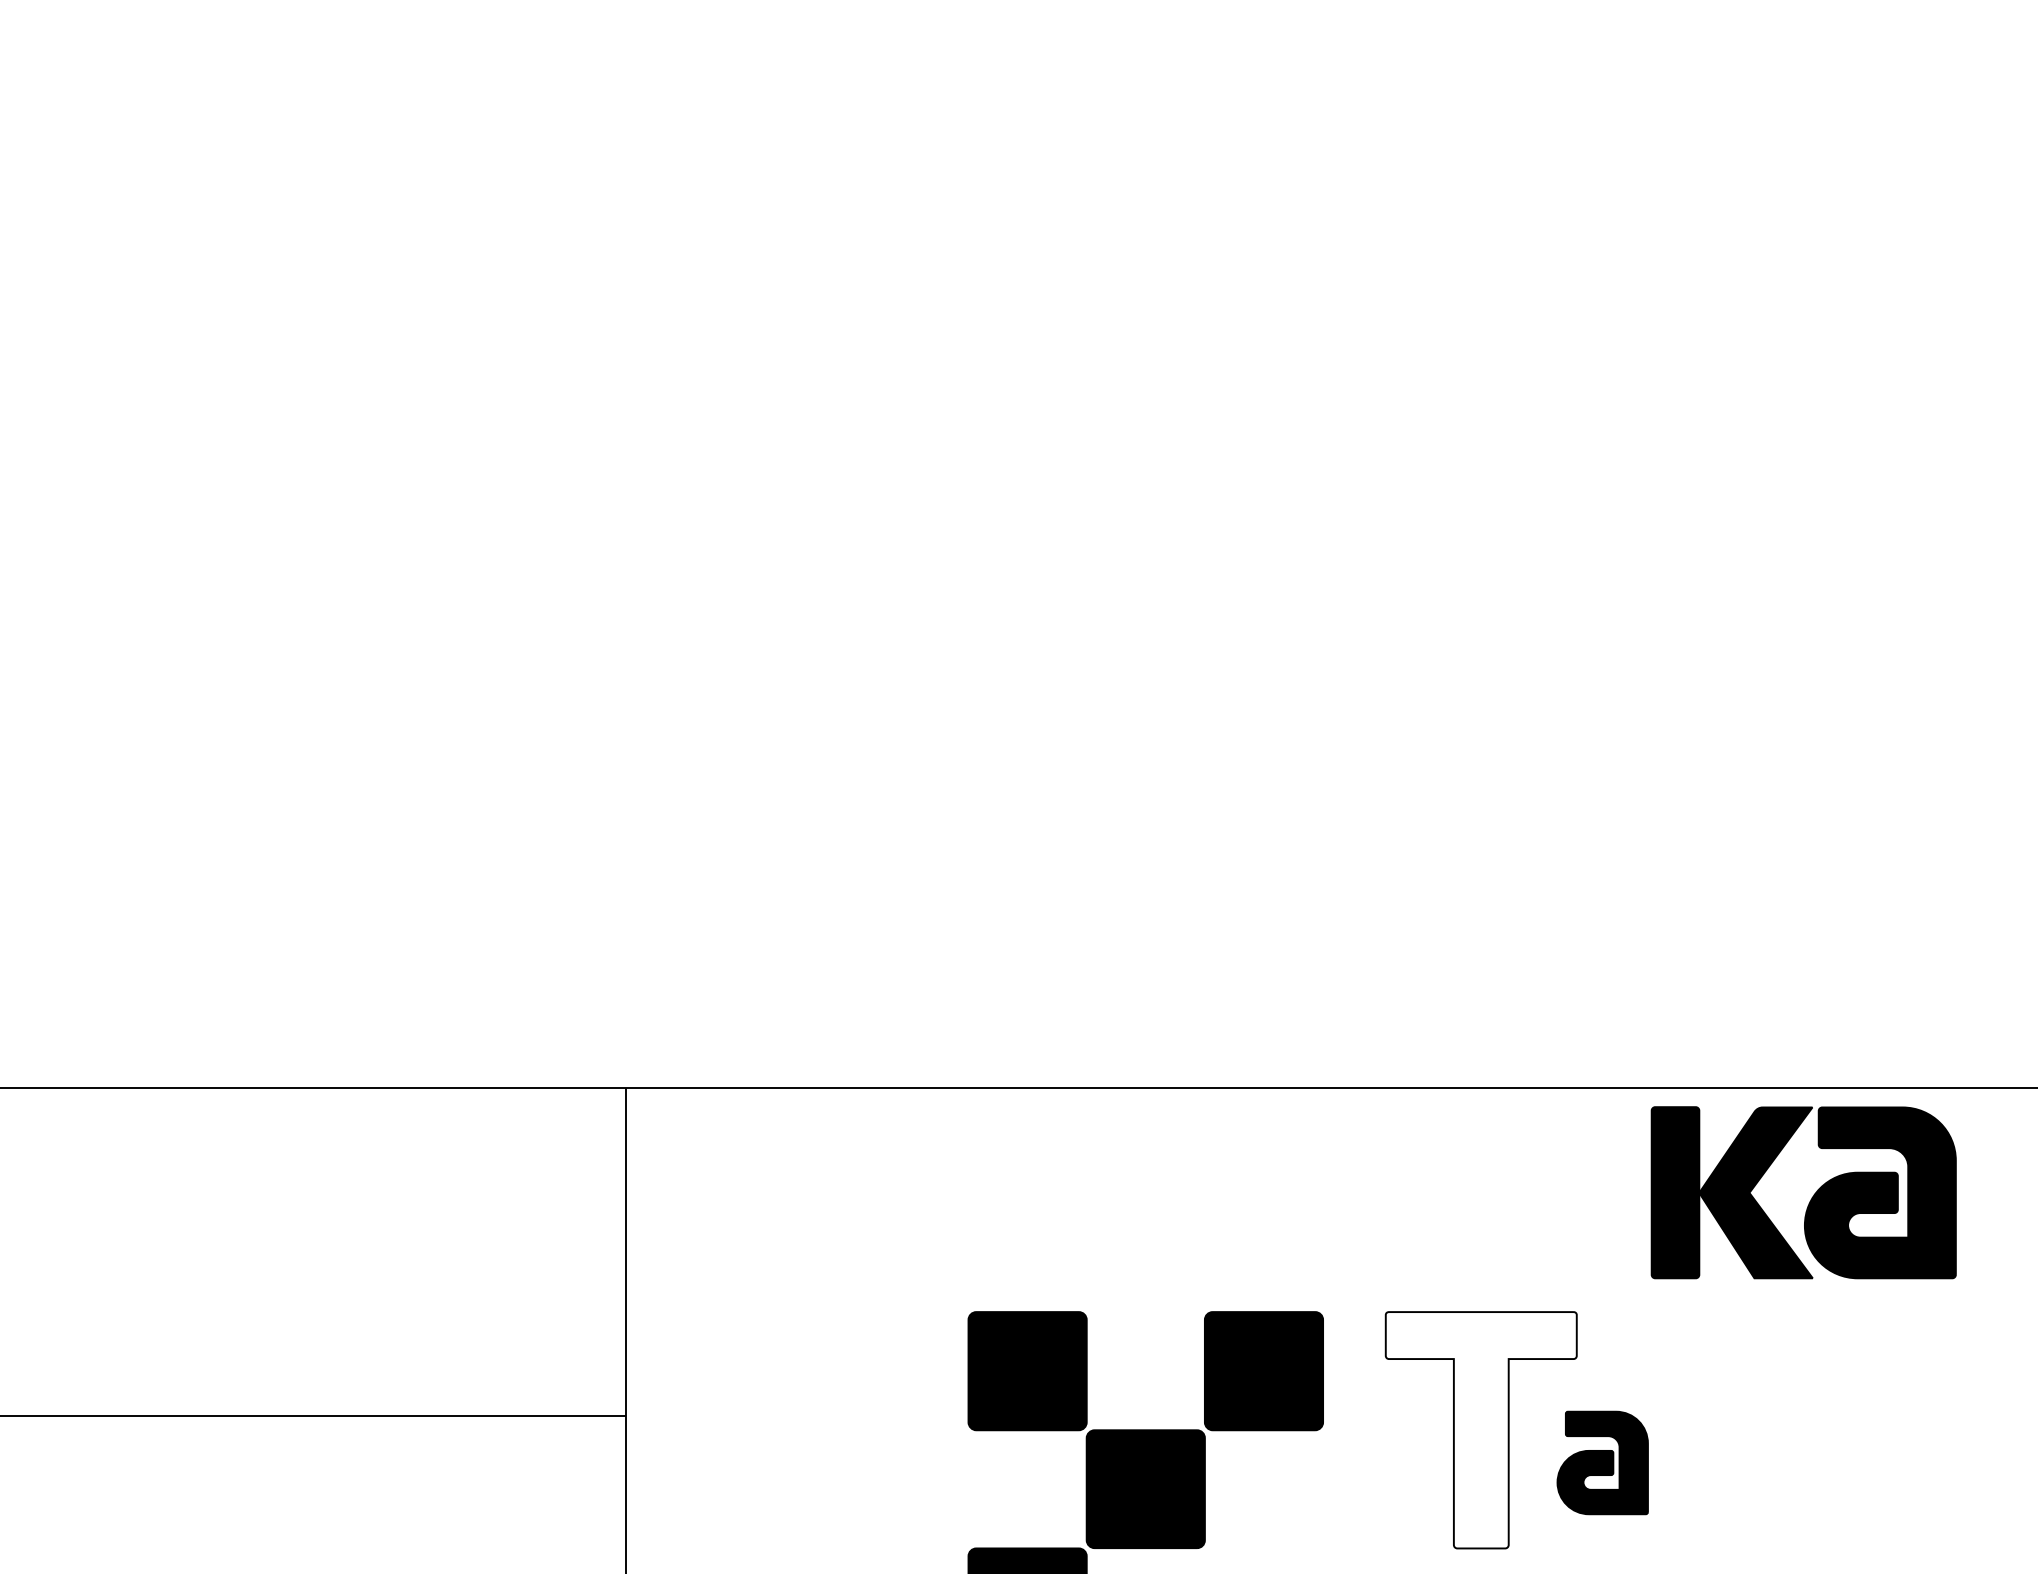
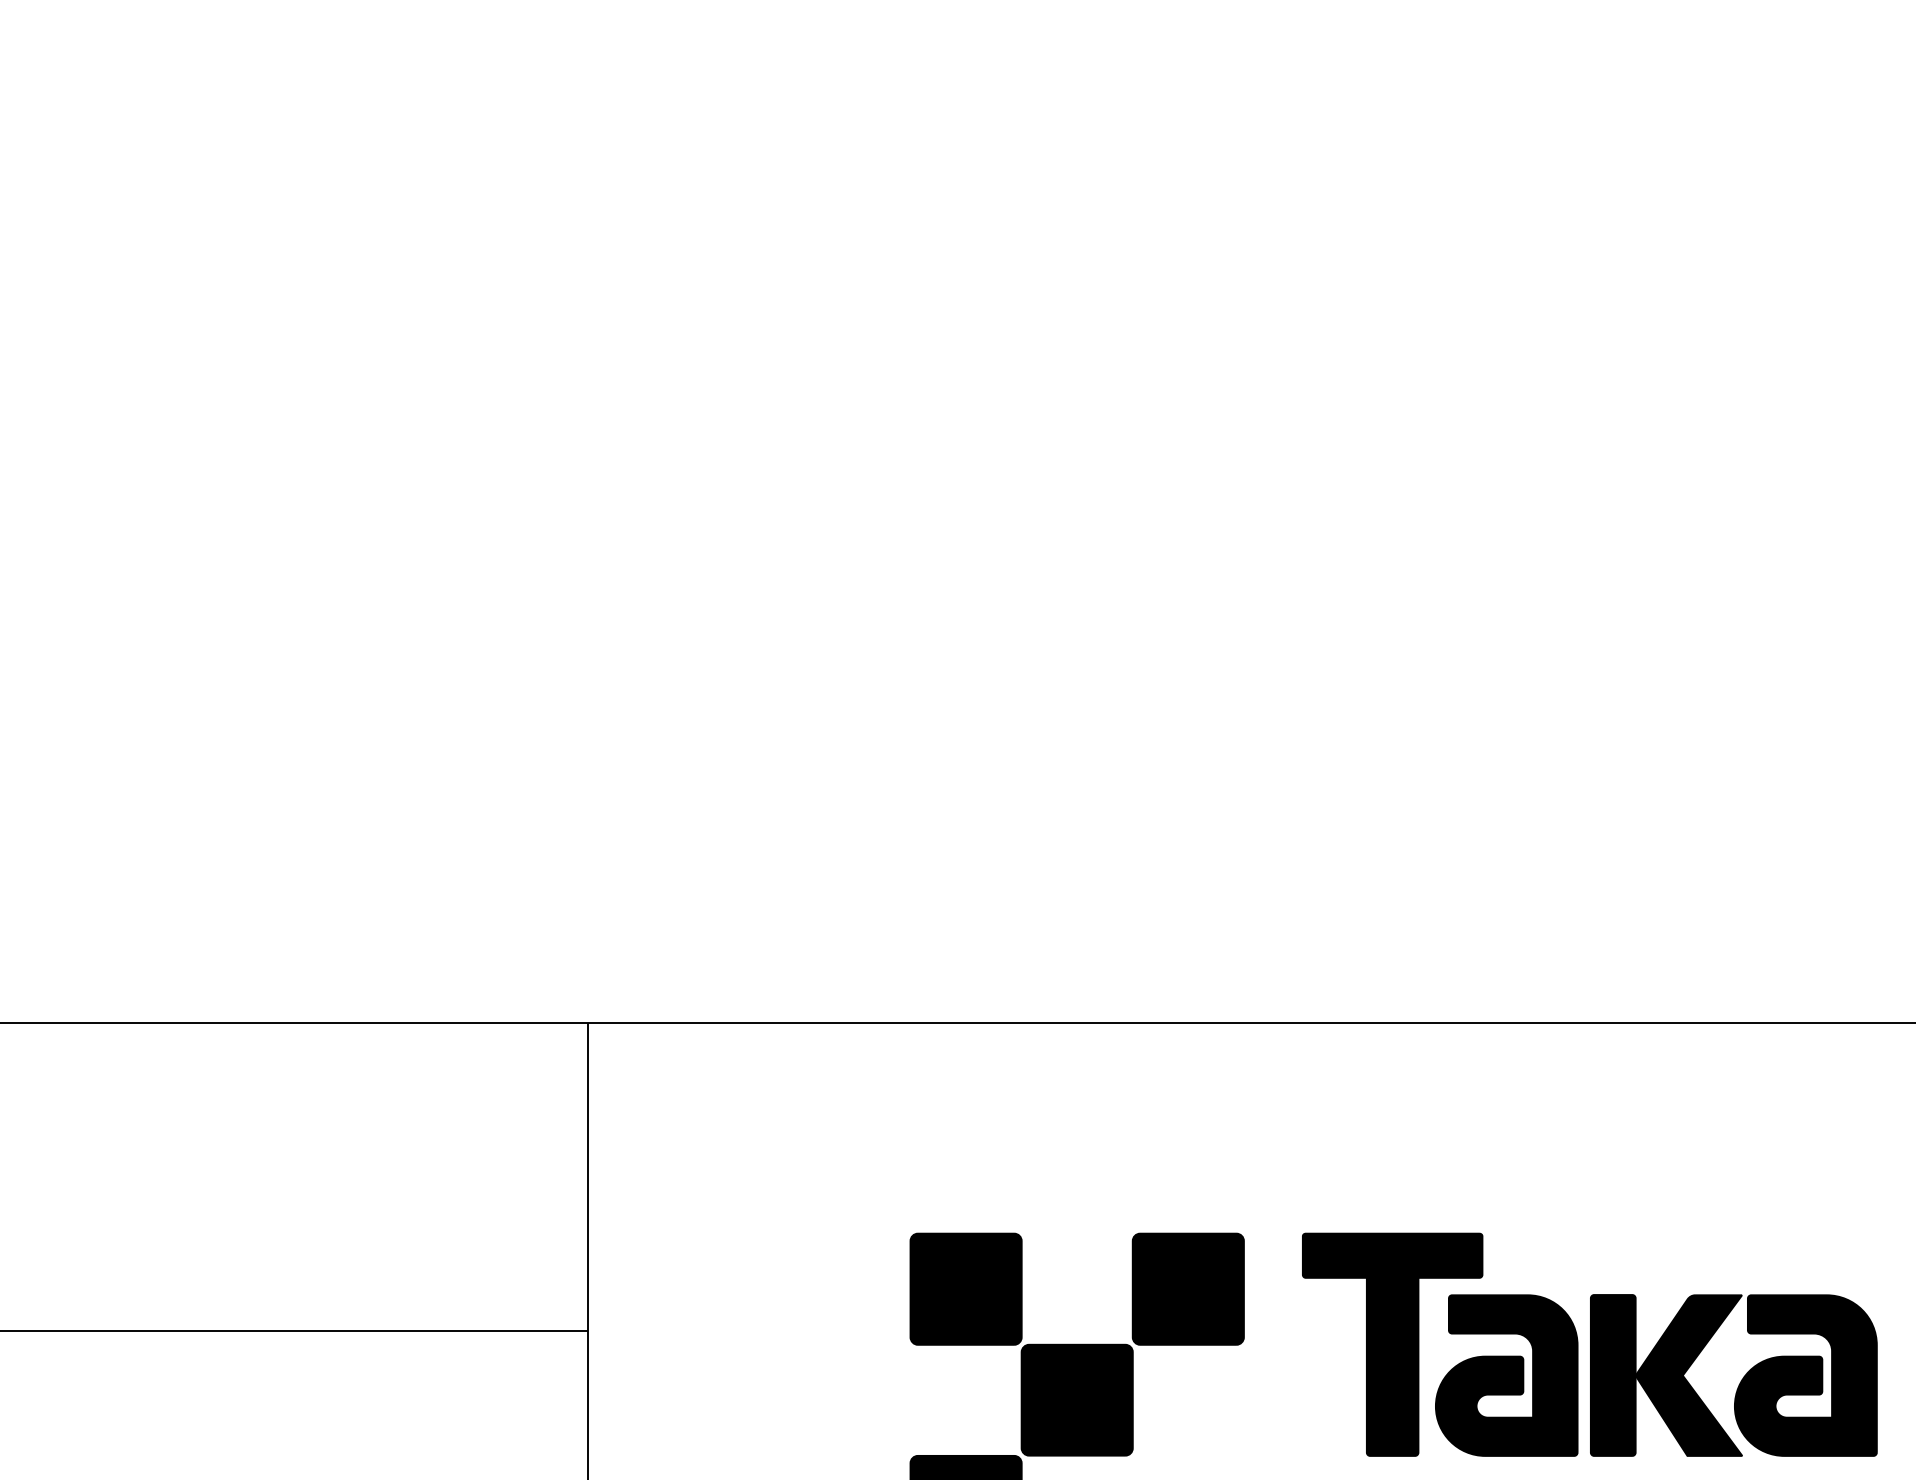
part: (1811, 1197) -> (1741, 1379), moved
fill: (1481, 1429) -> (1392, 1344), added
part: (1602, 1462) -> (1506, 1375), size x1.67

